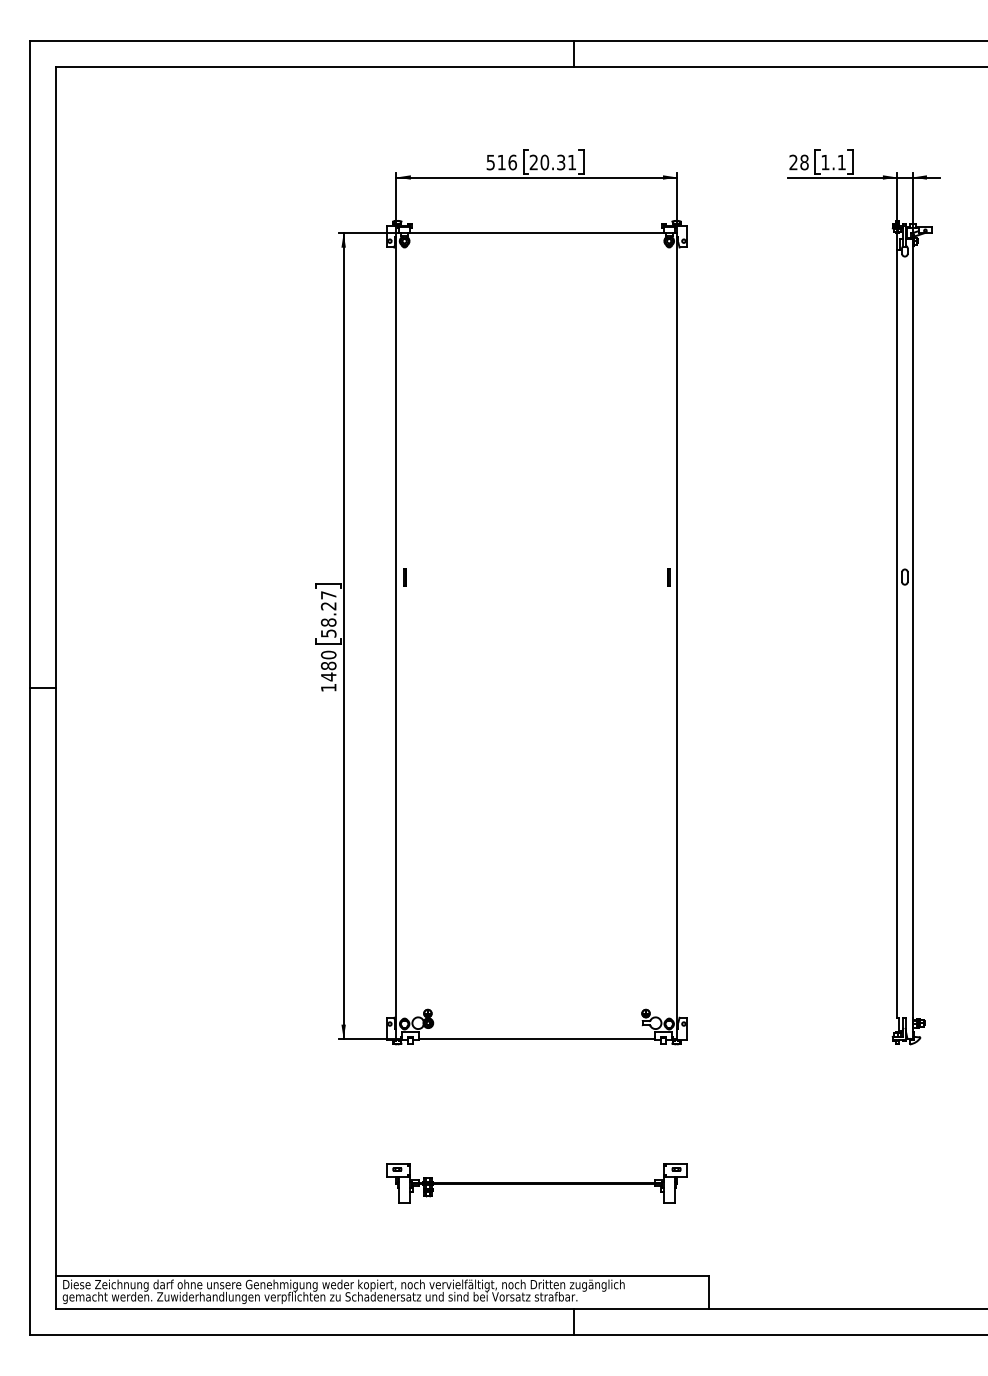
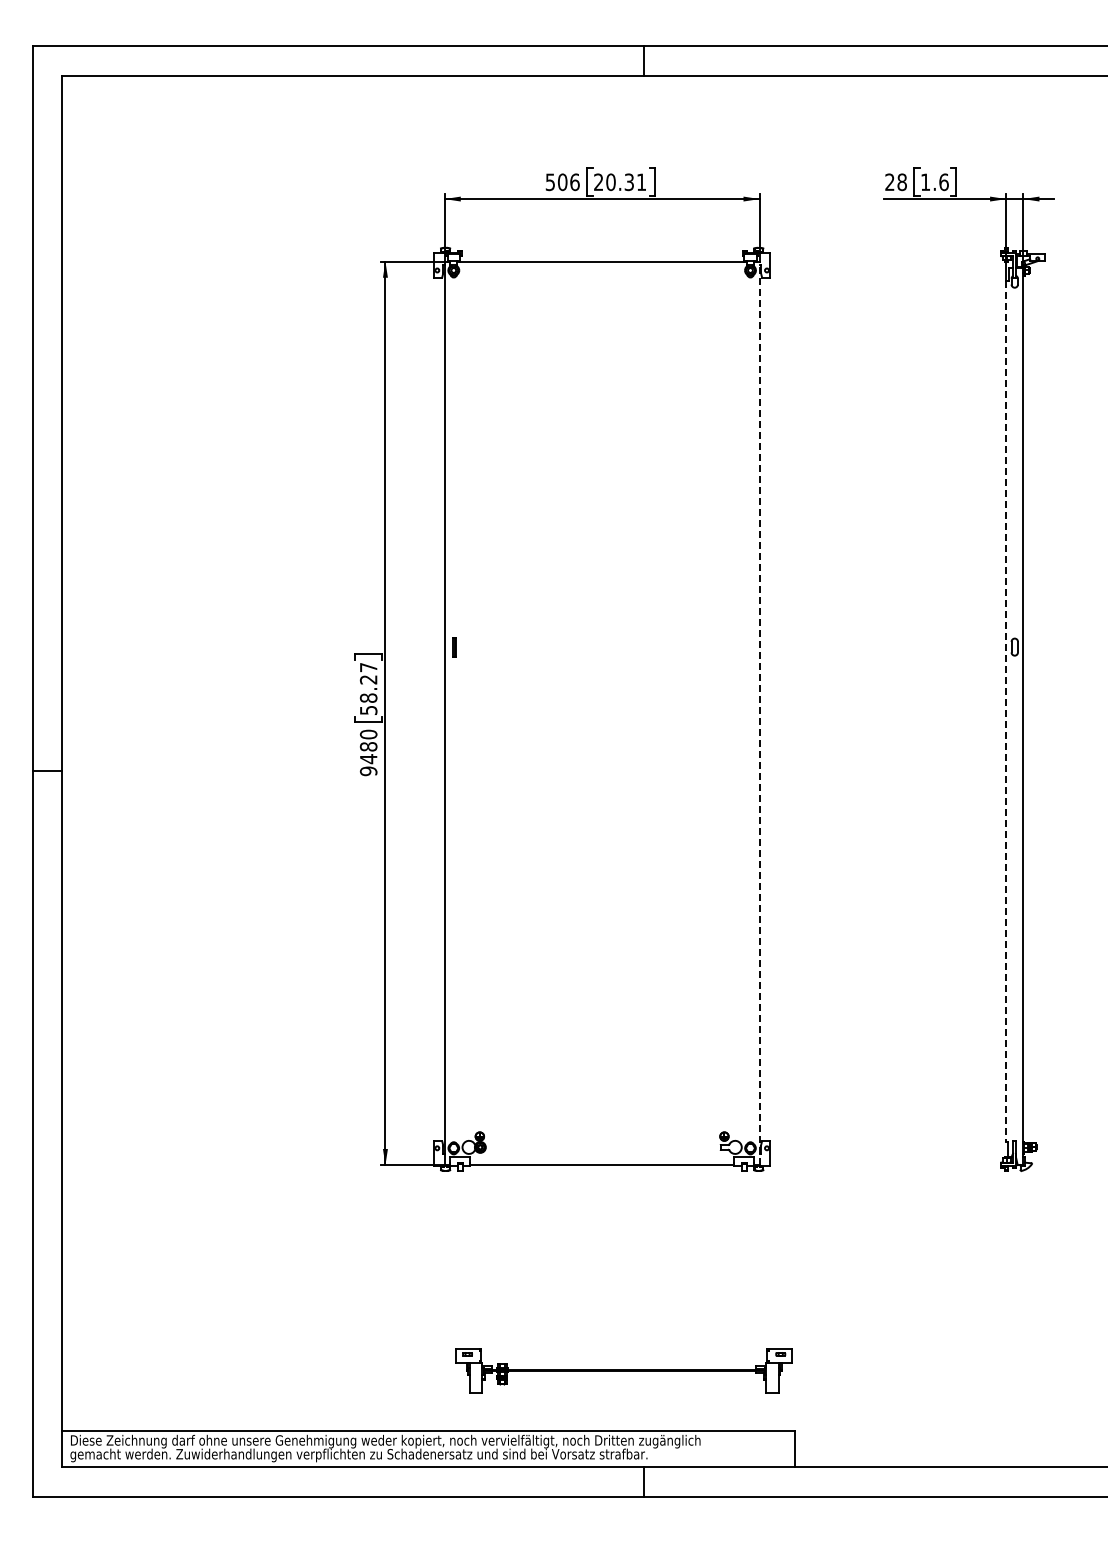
text: (501, 162) -> (562, 182), 516 -> 506
text: (841, 162) -> (943, 182), 1.1 -> 1.6
line: (668, 577) -> (749, 647), removed
line: (897, 634) -> (1006, 711), solid -> dashed
line: (677, 636) -> (759, 713), solid -> dashed
text: (328, 688) -> (368, 771), 1480 -> 9480
part: (536, 1183) -> (623, 1370), moved

